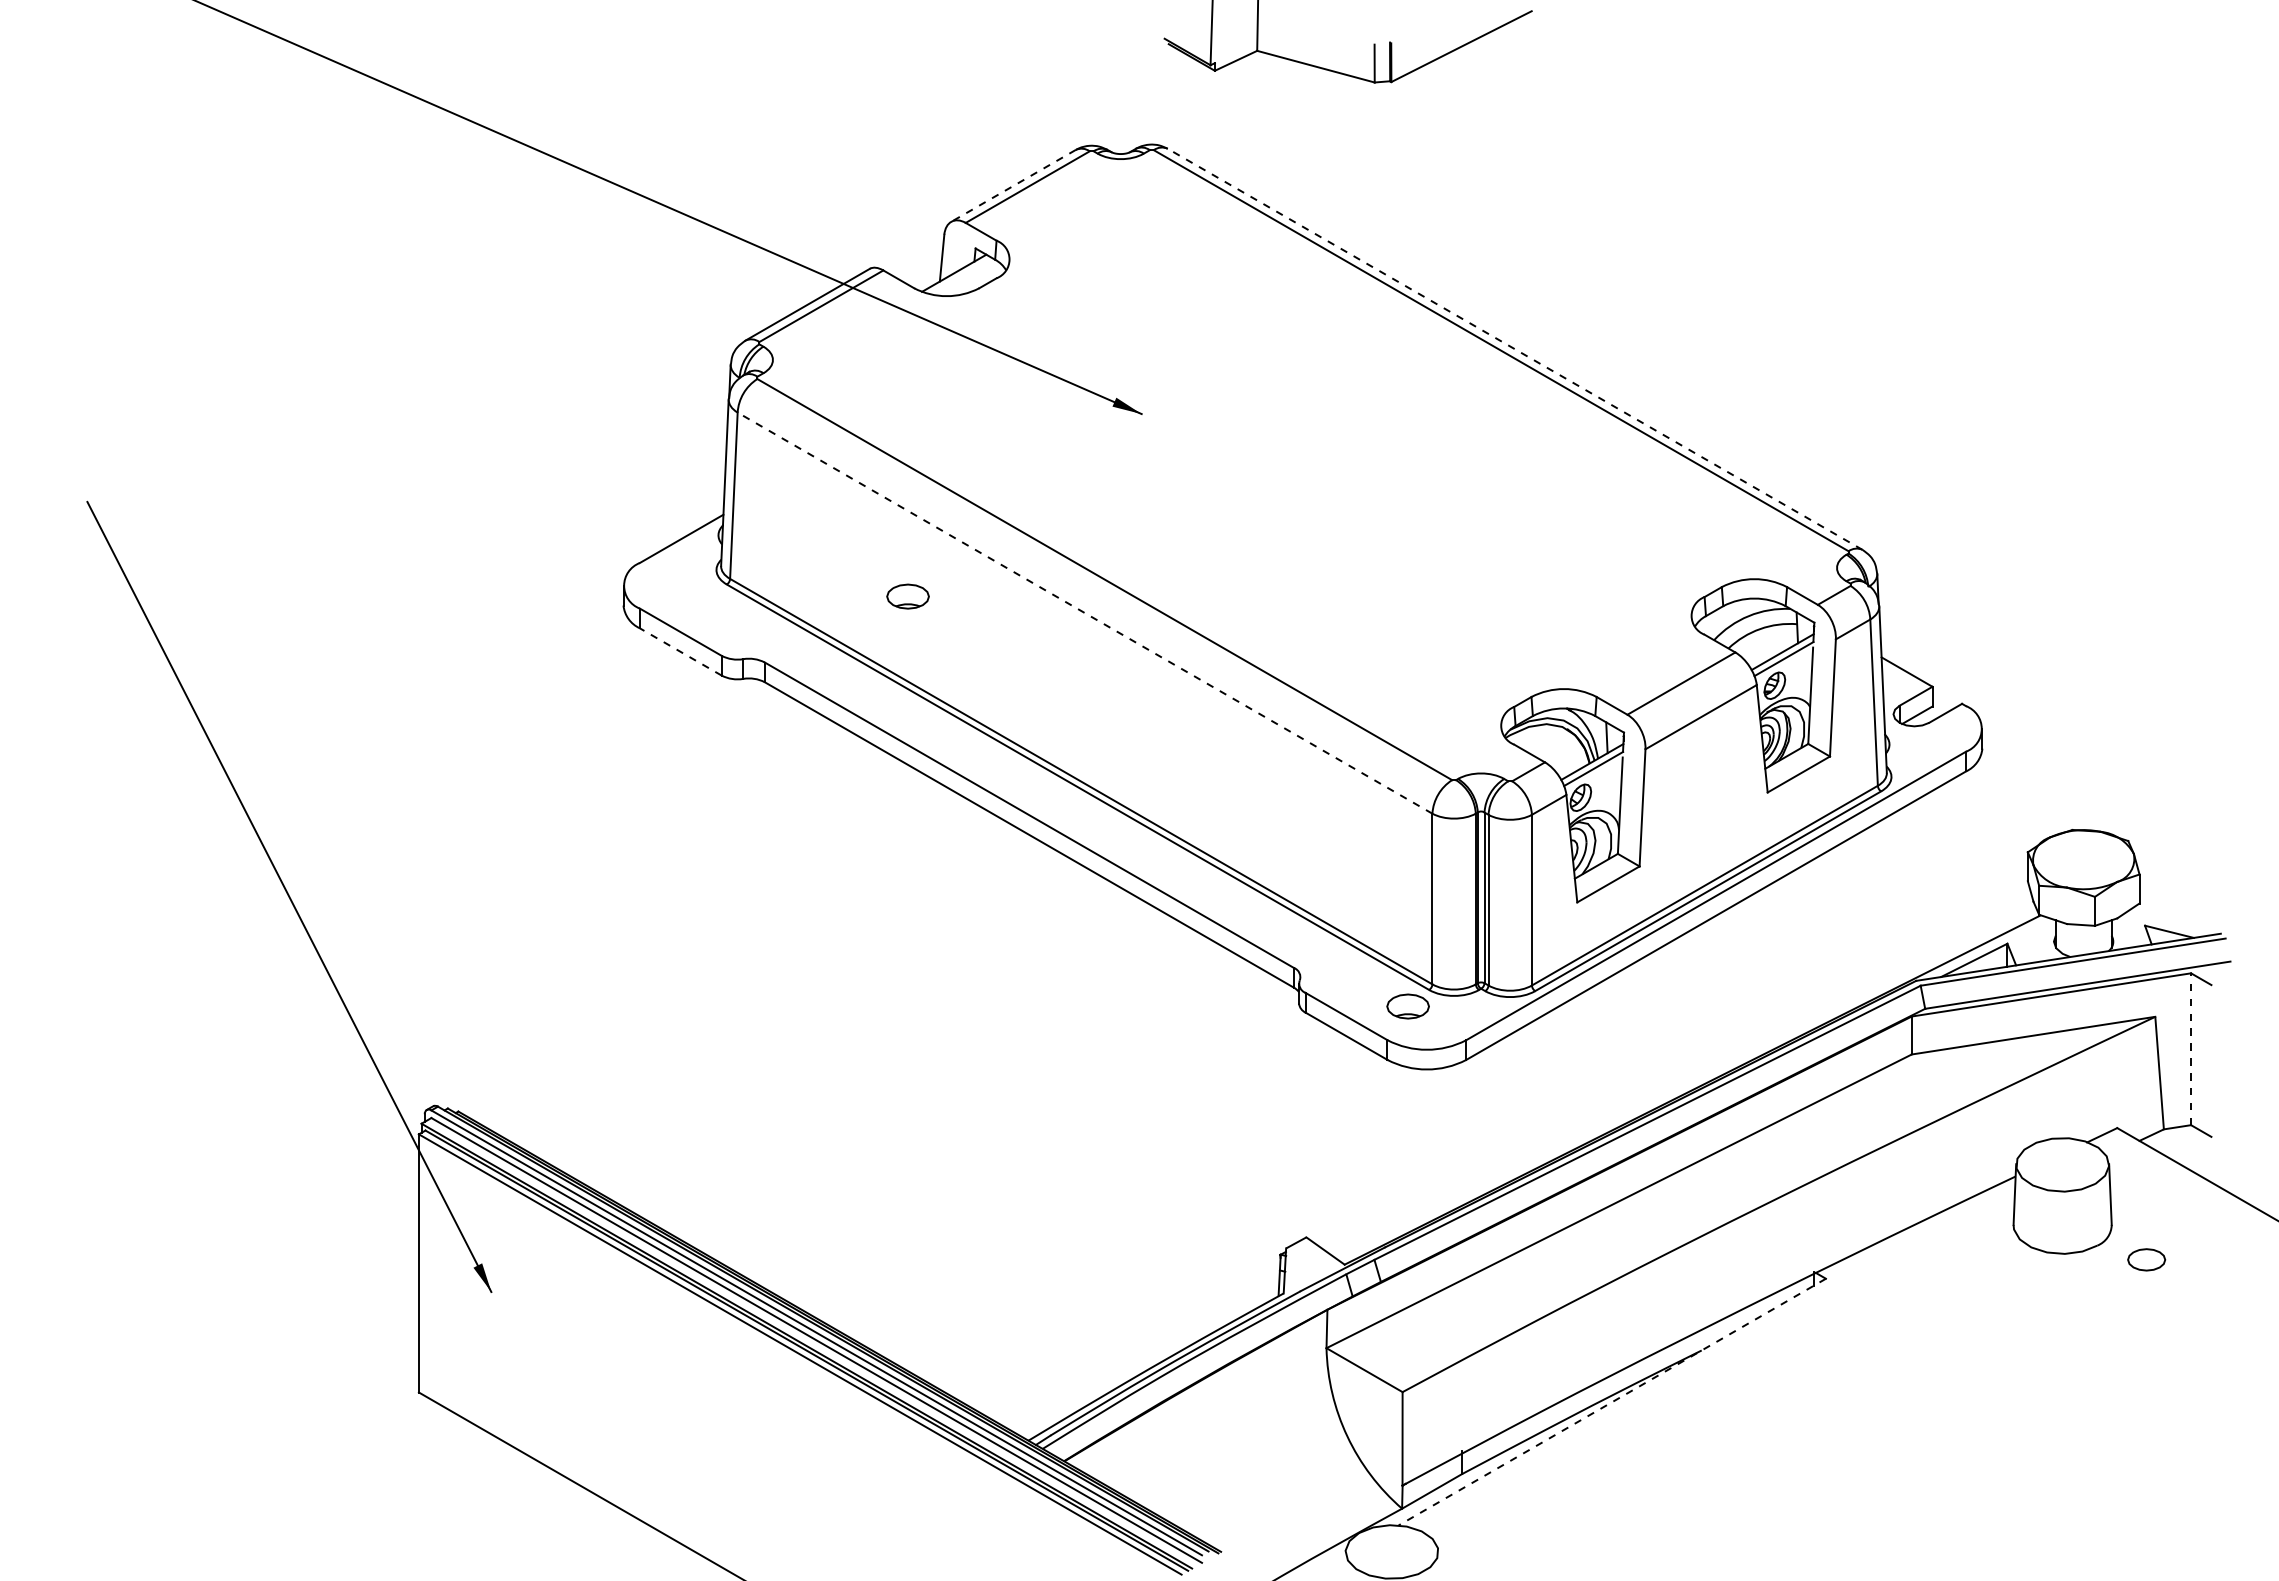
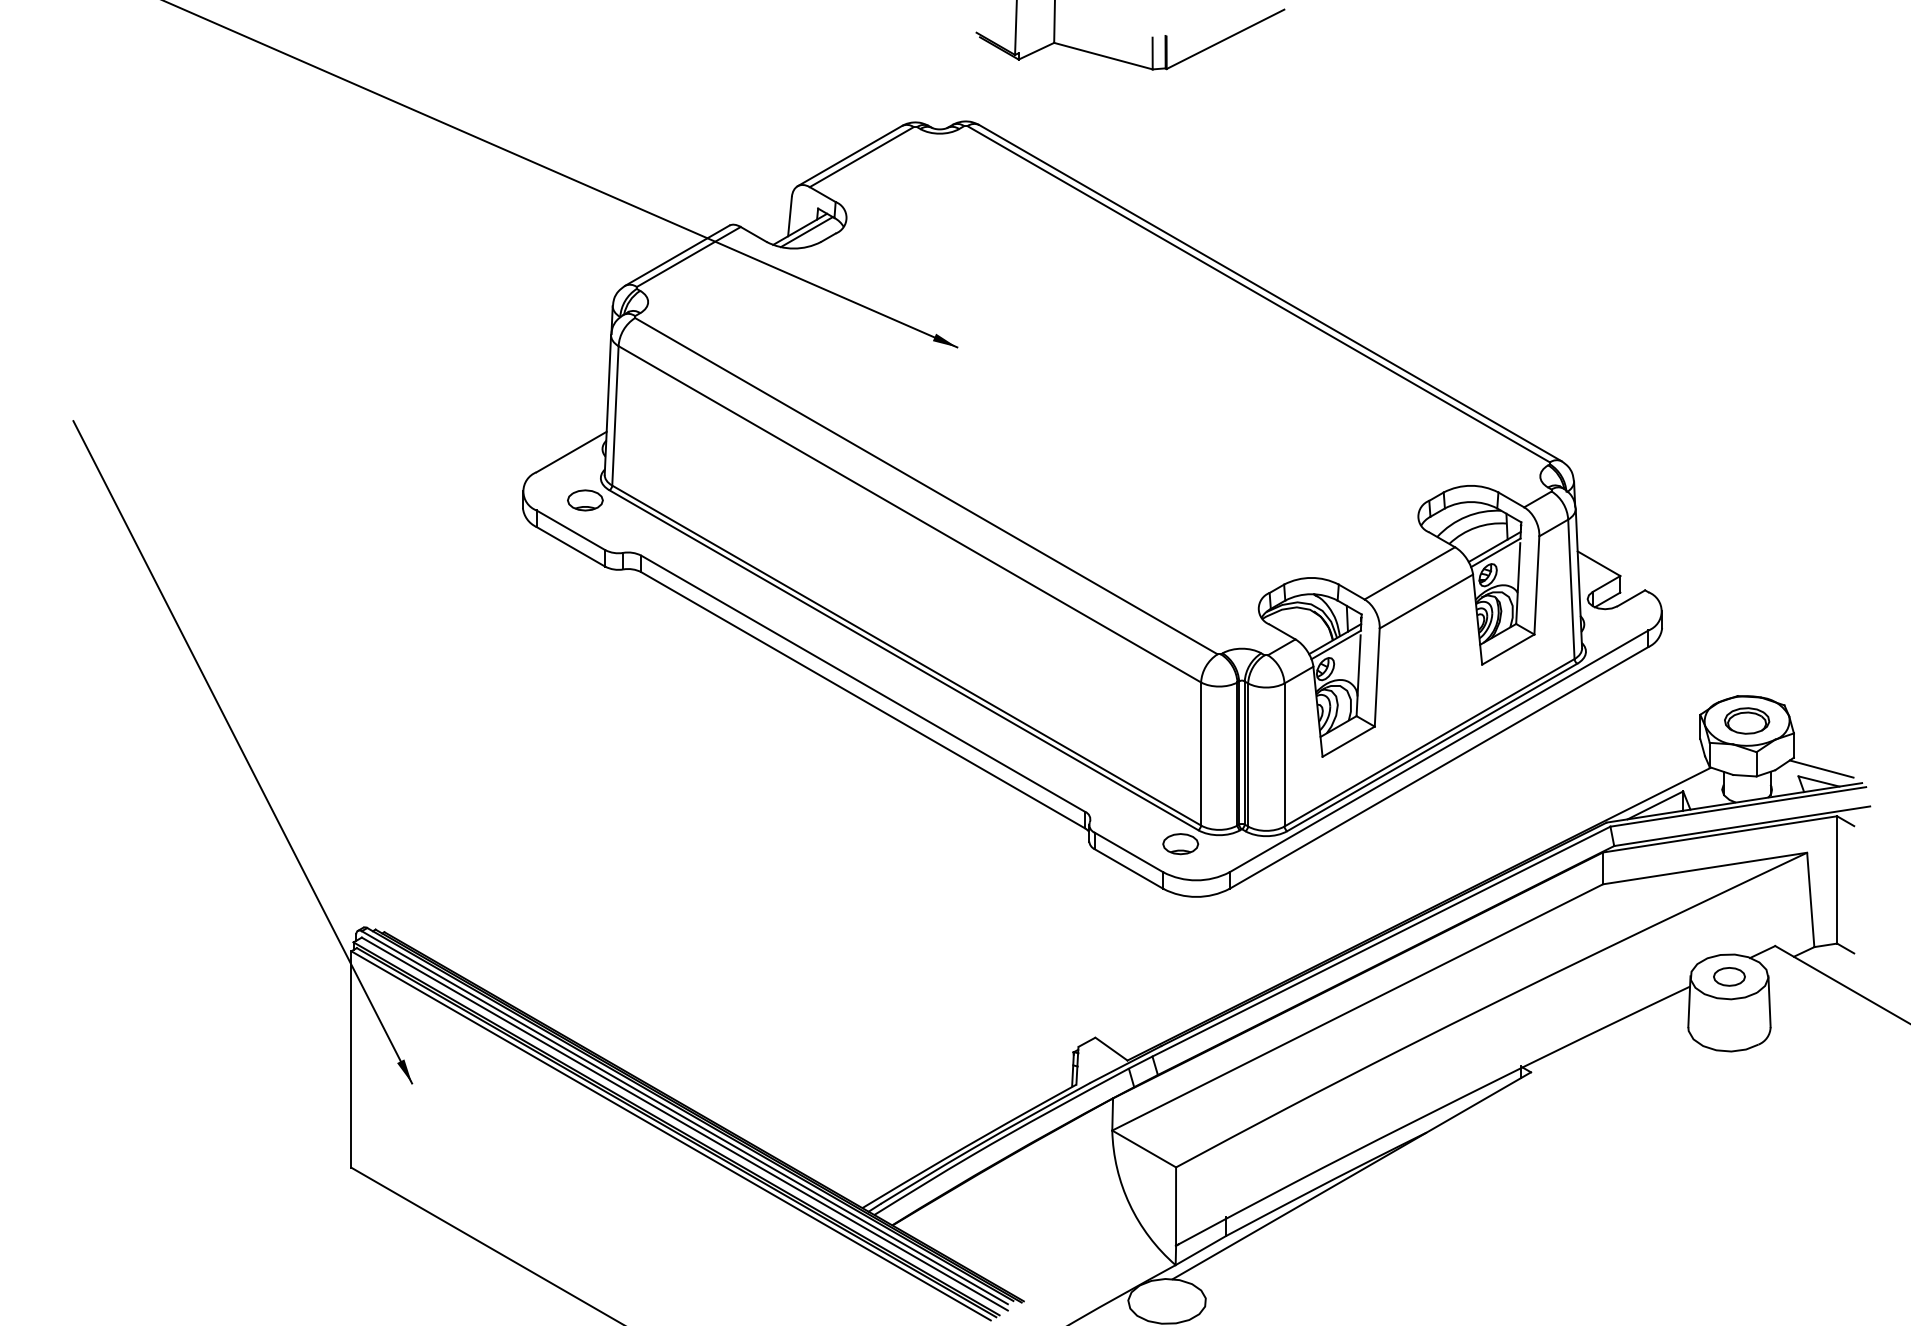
line: (1013, 185) -> (849, 155), dashed -> solid
line: (962, 276) -> (807, 232), added
line: (1514, 349) -> (1269, 293), dashed -> solid
part: (907, 596) -> (584, 500), moved
line: (1084, 612) -> (909, 513), dashed -> solid
line: (680, 651) -> (570, 546), dashed -> solid
part: (2083, 859) -> (1746, 720), added
line: (2172, 916) -> (1821, 768), added
line: (2191, 1049) -> (1837, 880), dashed -> solid
part: (2146, 1259) -> (1729, 976), moved
line: (1612, 1402) -> (1352, 1176), dashed -> solid

